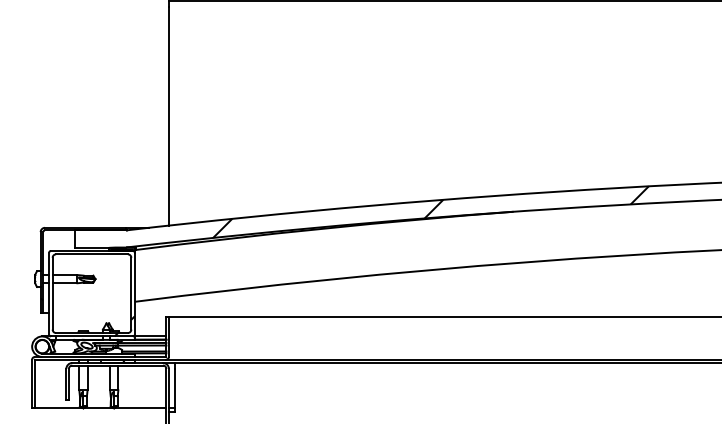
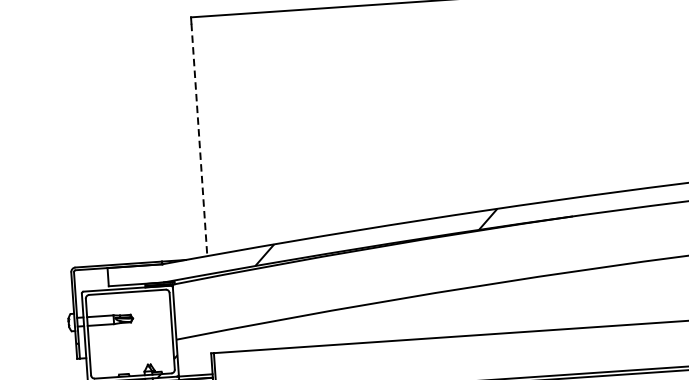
line: (168, 116) -> (198, 140), solid -> dashed

